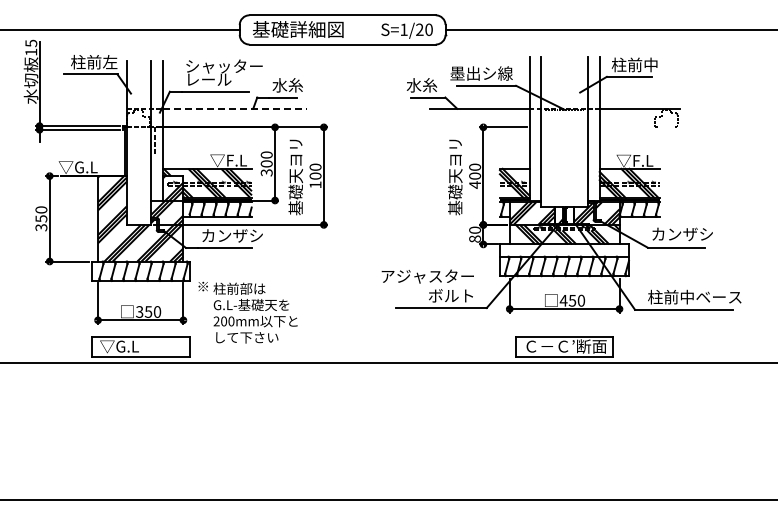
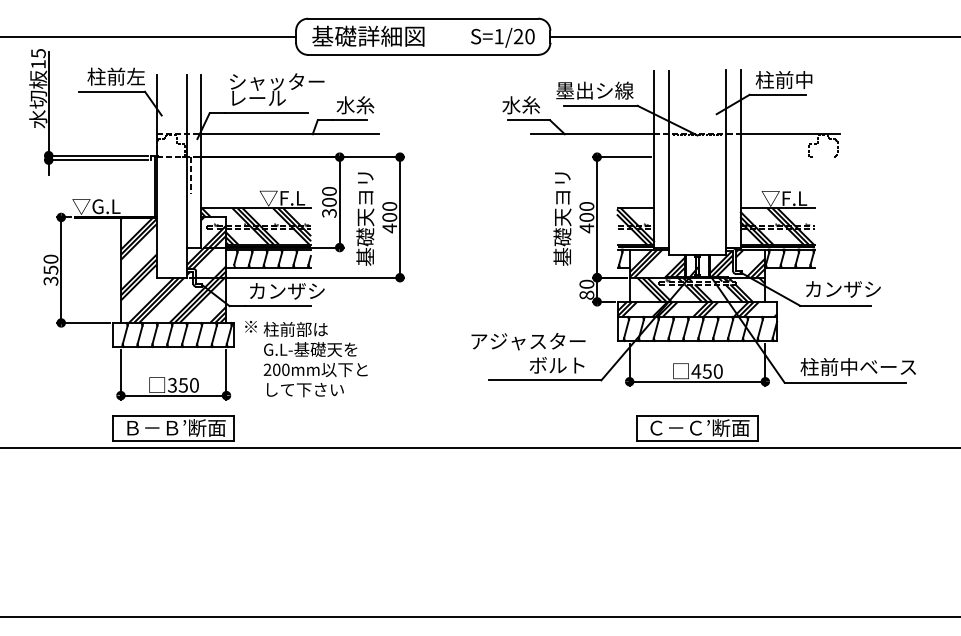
line: (235, 108) -> (290, 133), dashed -> solid
text: (315, 184) -> (389, 227), 100 -> 400
hatch: (564, 250) -> (697, 309), added
text: (247, 312) -> (305, 358), moved
text: (141, 346) -> (174, 427), ▽G.L -> Ｂ－Ｂ’断面

